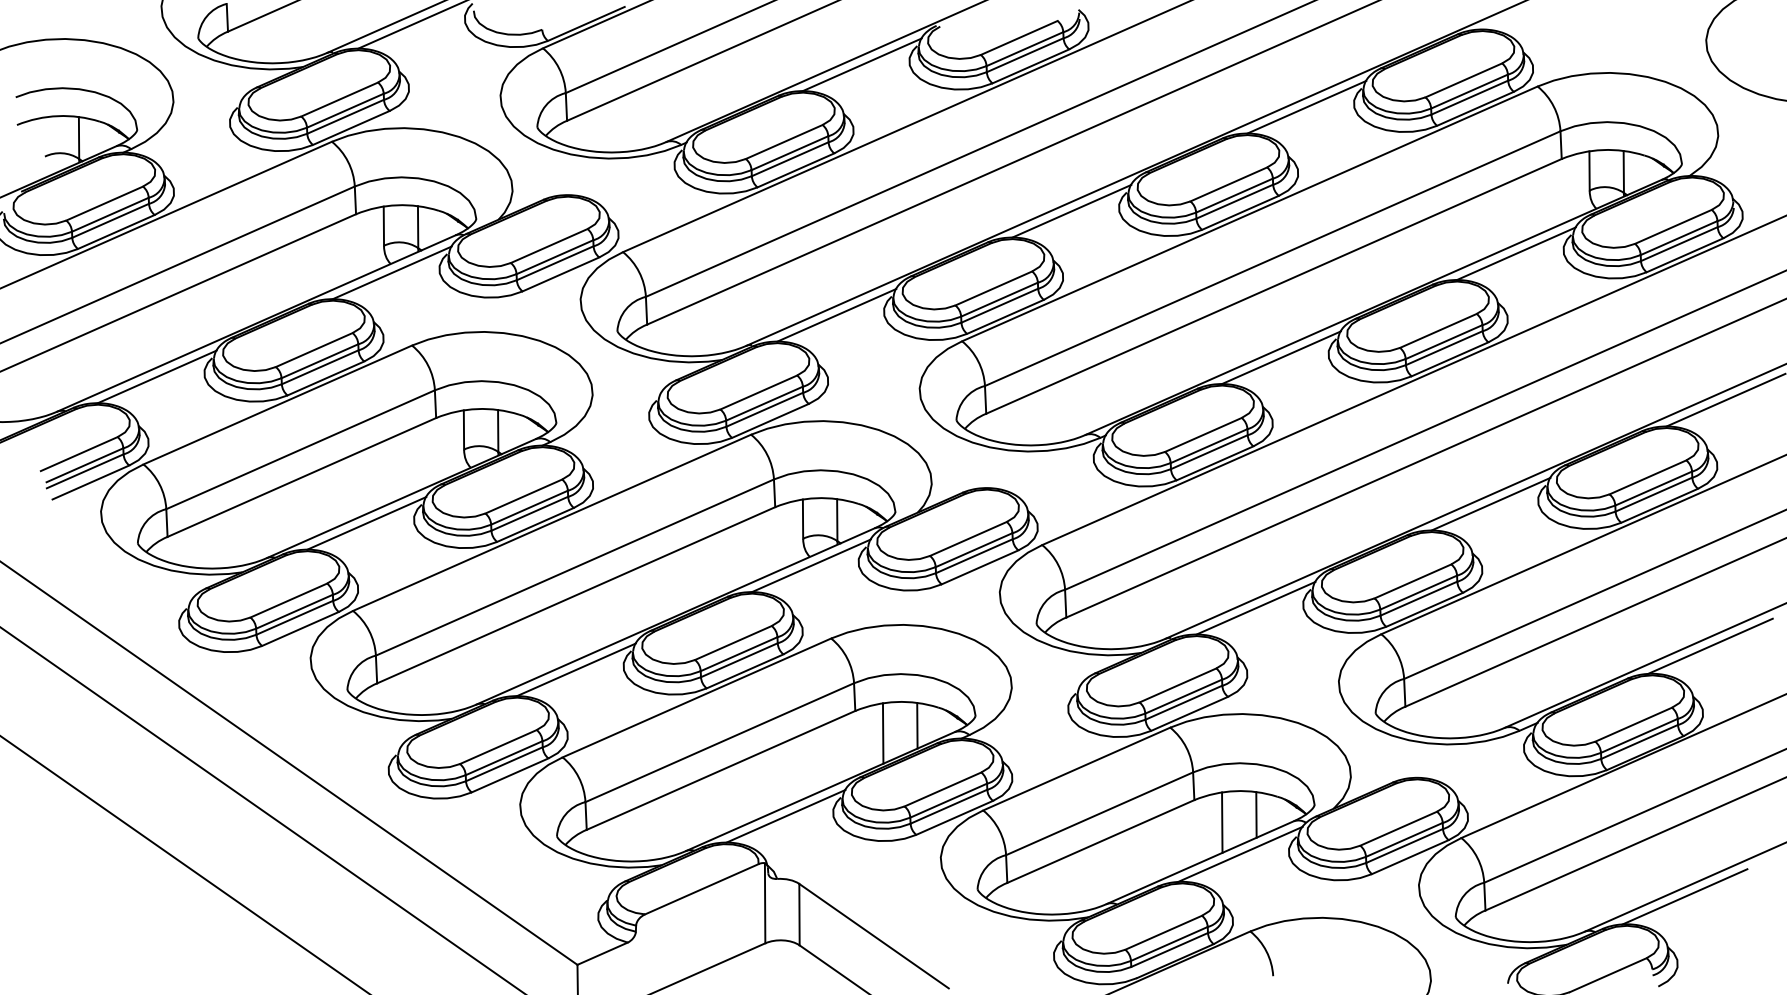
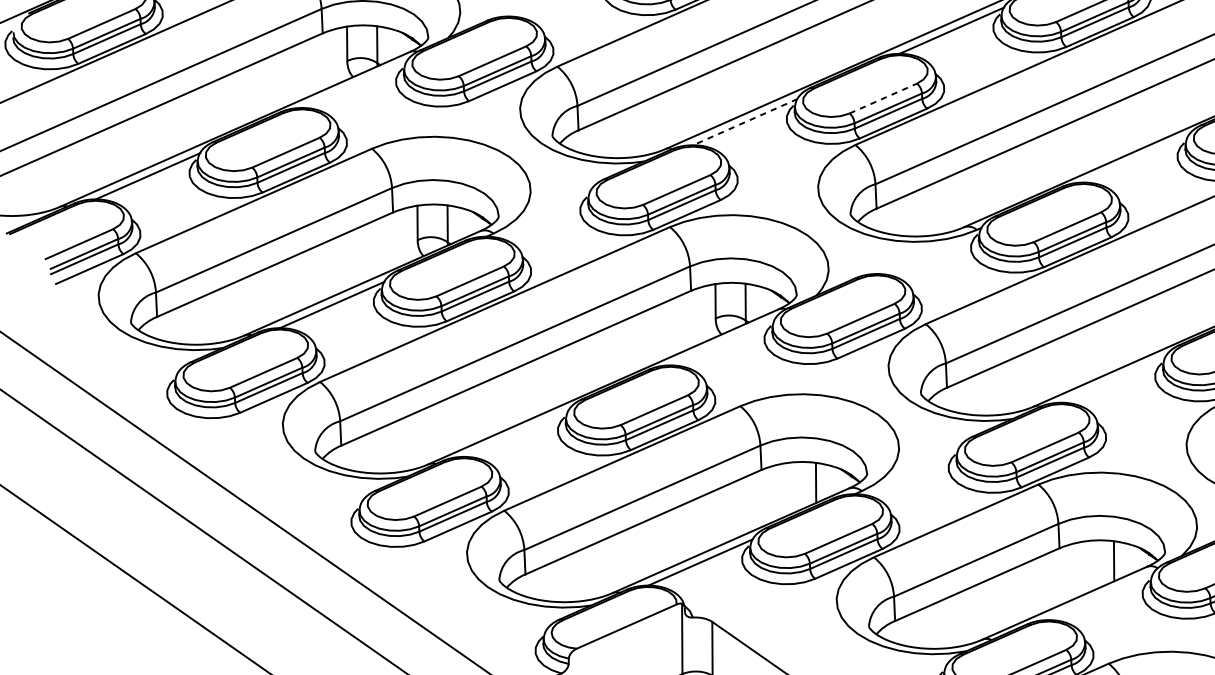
line: (391, 272) -> (353, 84), removed
line: (993, 288) -> (882, 98), solid -> dashed
line: (836, 315) -> (744, 122), solid -> dashed
line: (1280, 357) -> (1135, 159), removed
line: (810, 565) -> (722, 342), removed
line: (1255, 607) -> (1113, 378), removed
line: (575, 669) -> (515, 433), removed
line: (882, 733) -> (785, 489), removed
line: (1222, 822) -> (1084, 567), removed
line: (1239, 854) -> (1099, 596), removed

